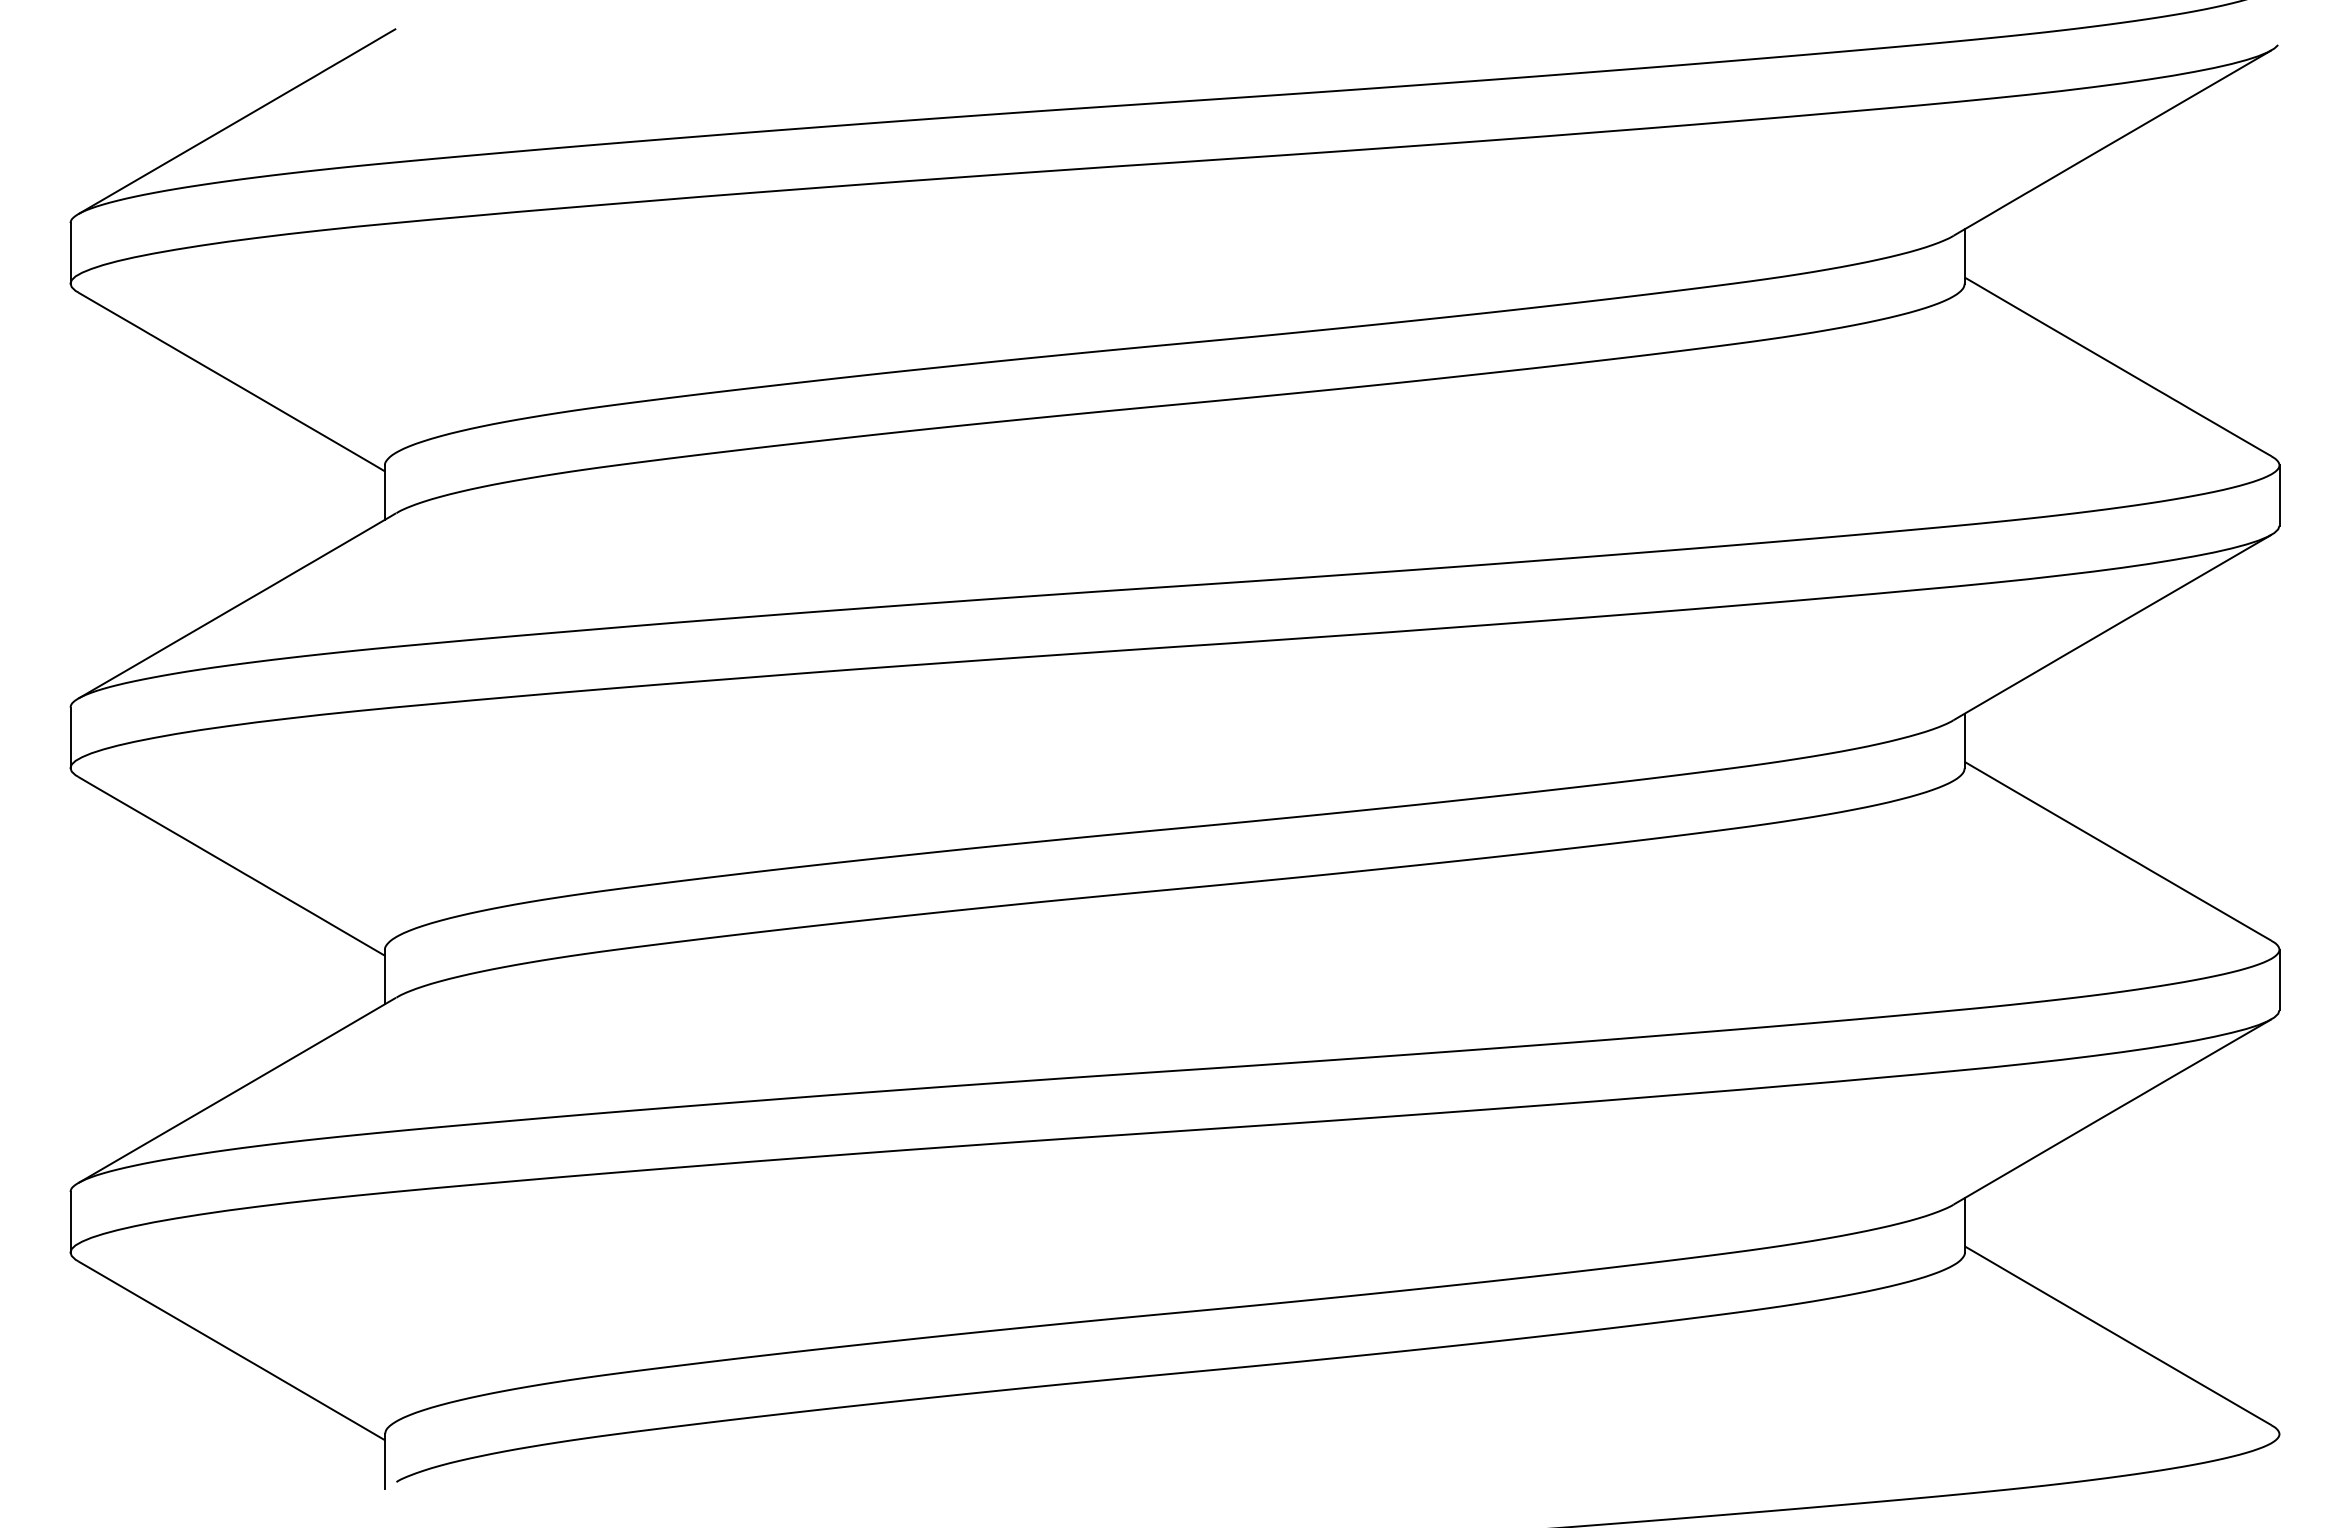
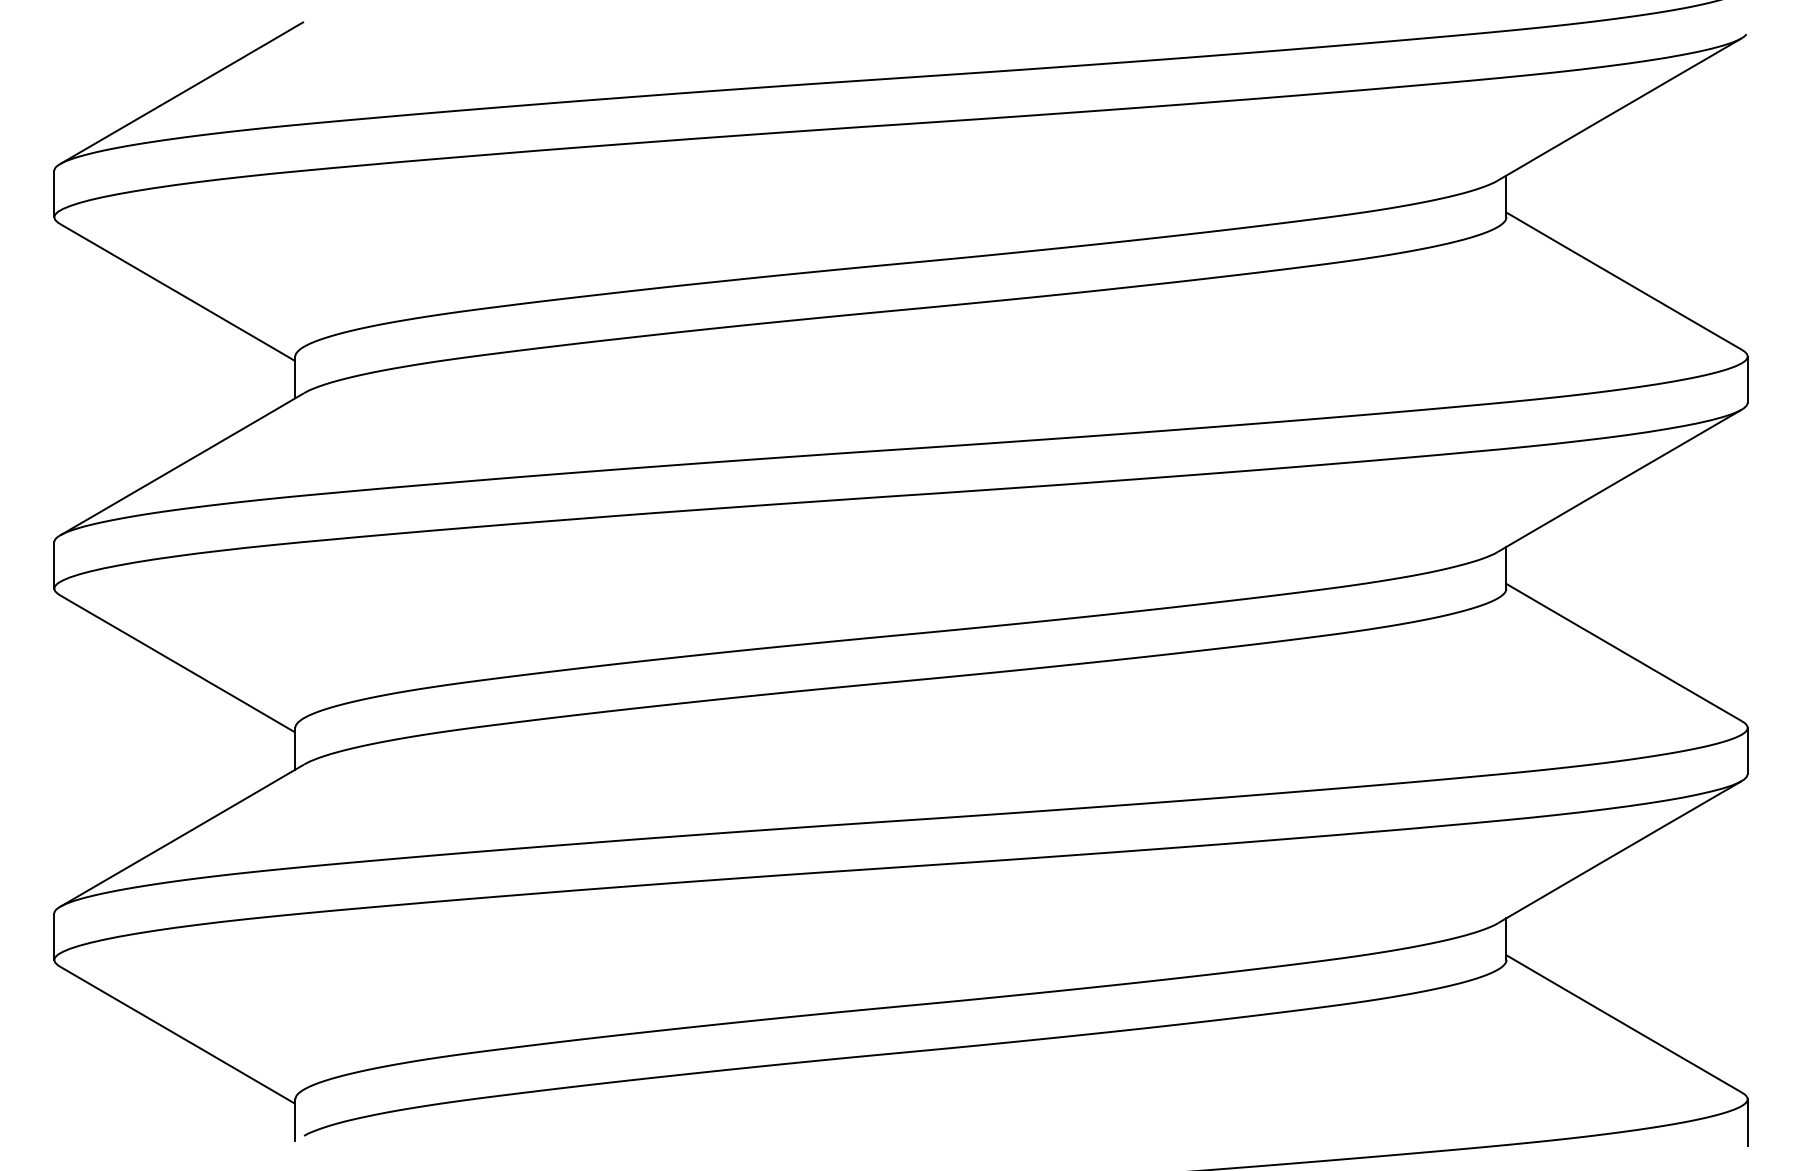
line: (2279, 1464) -> (1747, 1122), added

